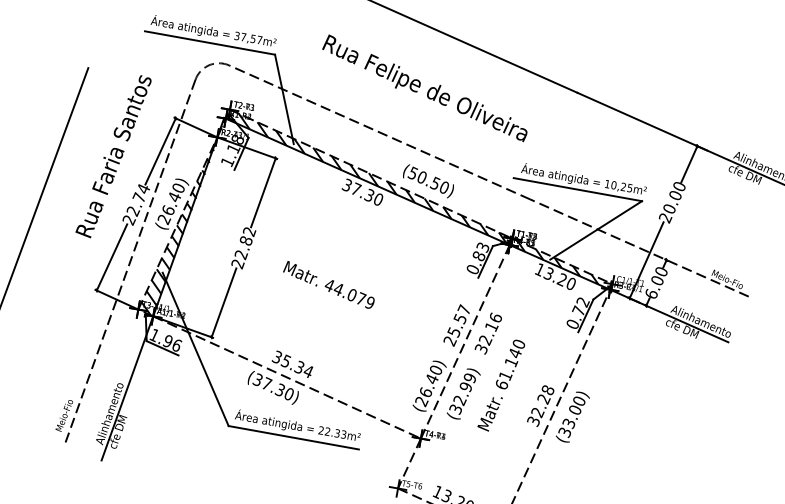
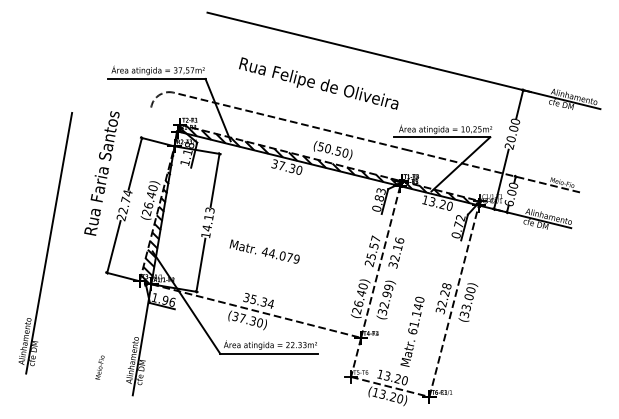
text: (243, 247) -> (207, 222), 22.82 -> 14.13
line: (129, 262) -> (127, 248), removed
text: (328, 284) -> (264, 251), moved
text: (501, 384) -> (412, 331), moved

